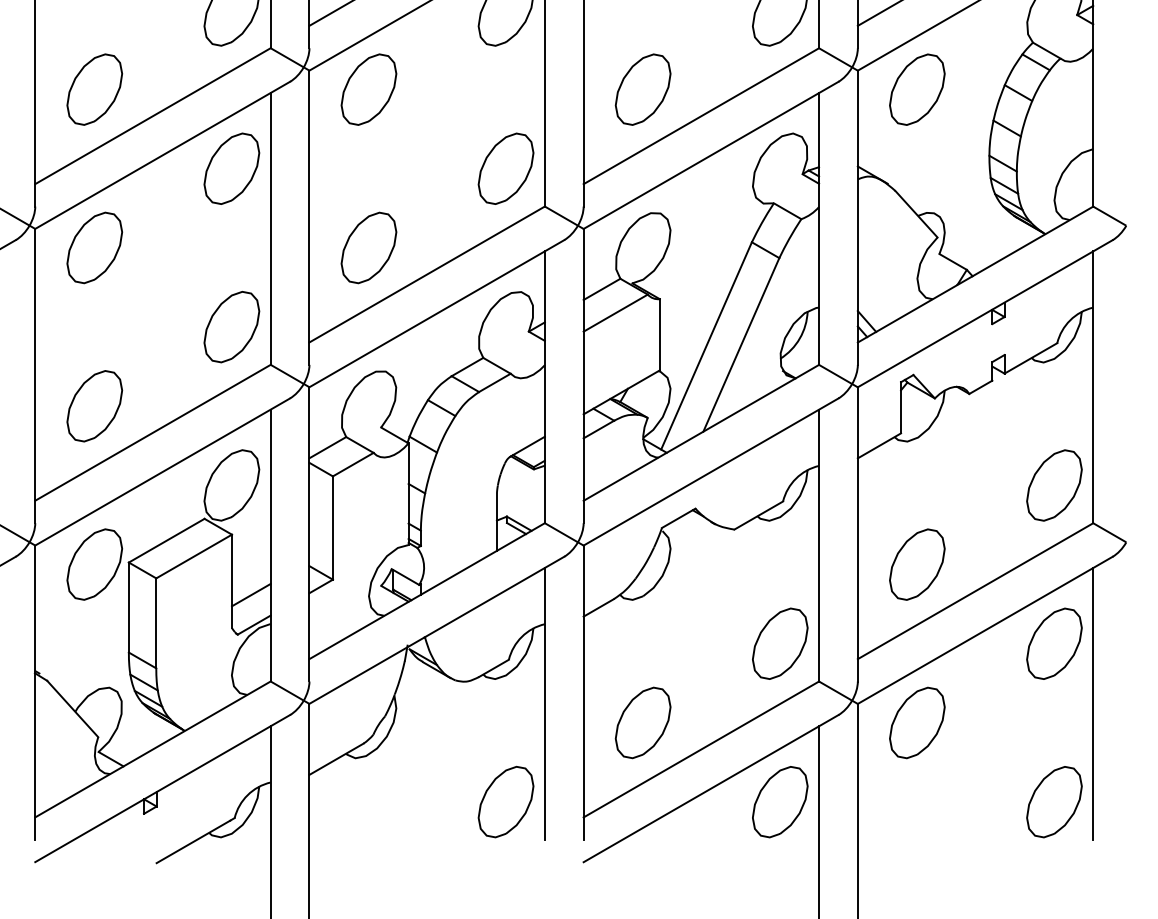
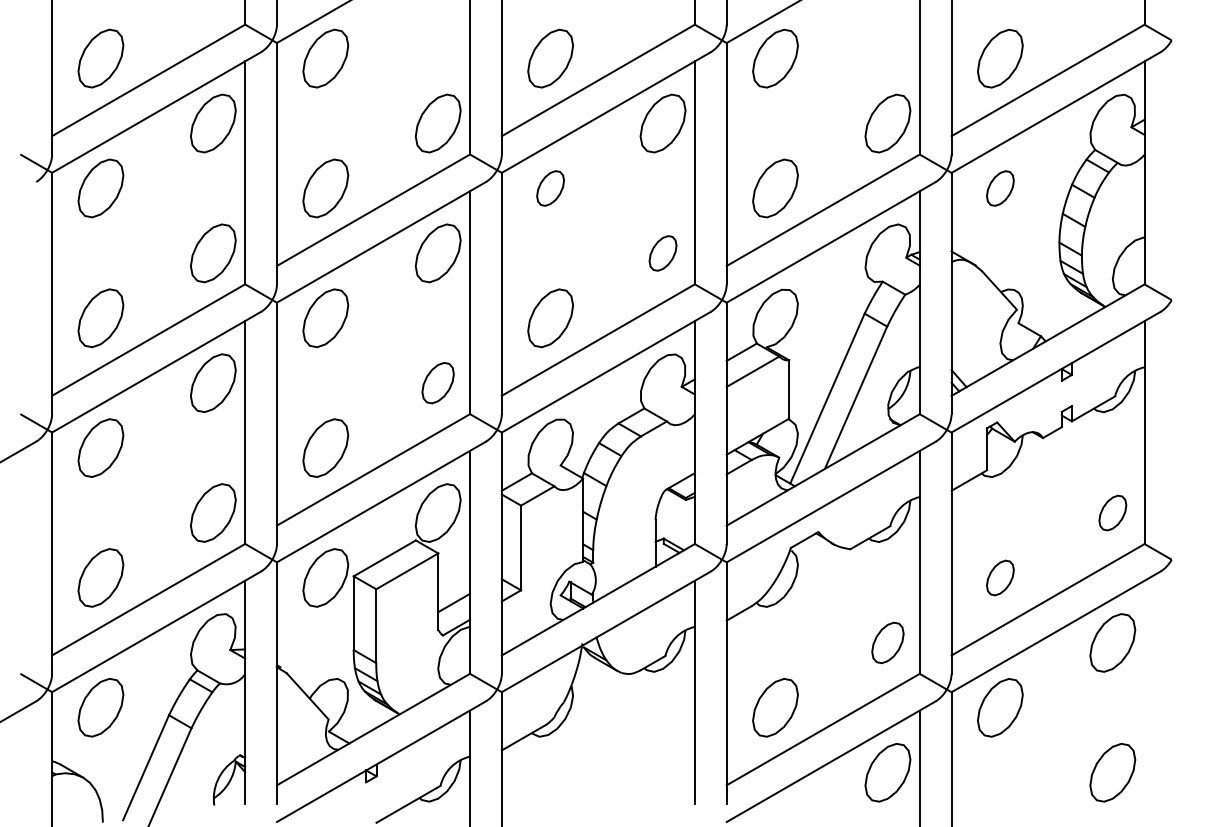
part: (368, 89) -> (550, 188), size x0.6
part: (917, 89) -> (1000, 188), size x0.6
part: (505, 168) -> (662, 253), size x0.6
part: (230, 326) -> (437, 382), size x0.7
part: (1054, 484) -> (1112, 512), size x0.6
part: (917, 564) -> (1000, 577), size x0.6
part: (779, 643) -> (887, 642), size x0.7
line: (1093, 703) -> (1144, 691), removed
part: (505, 801) -> (662, 772), removed

